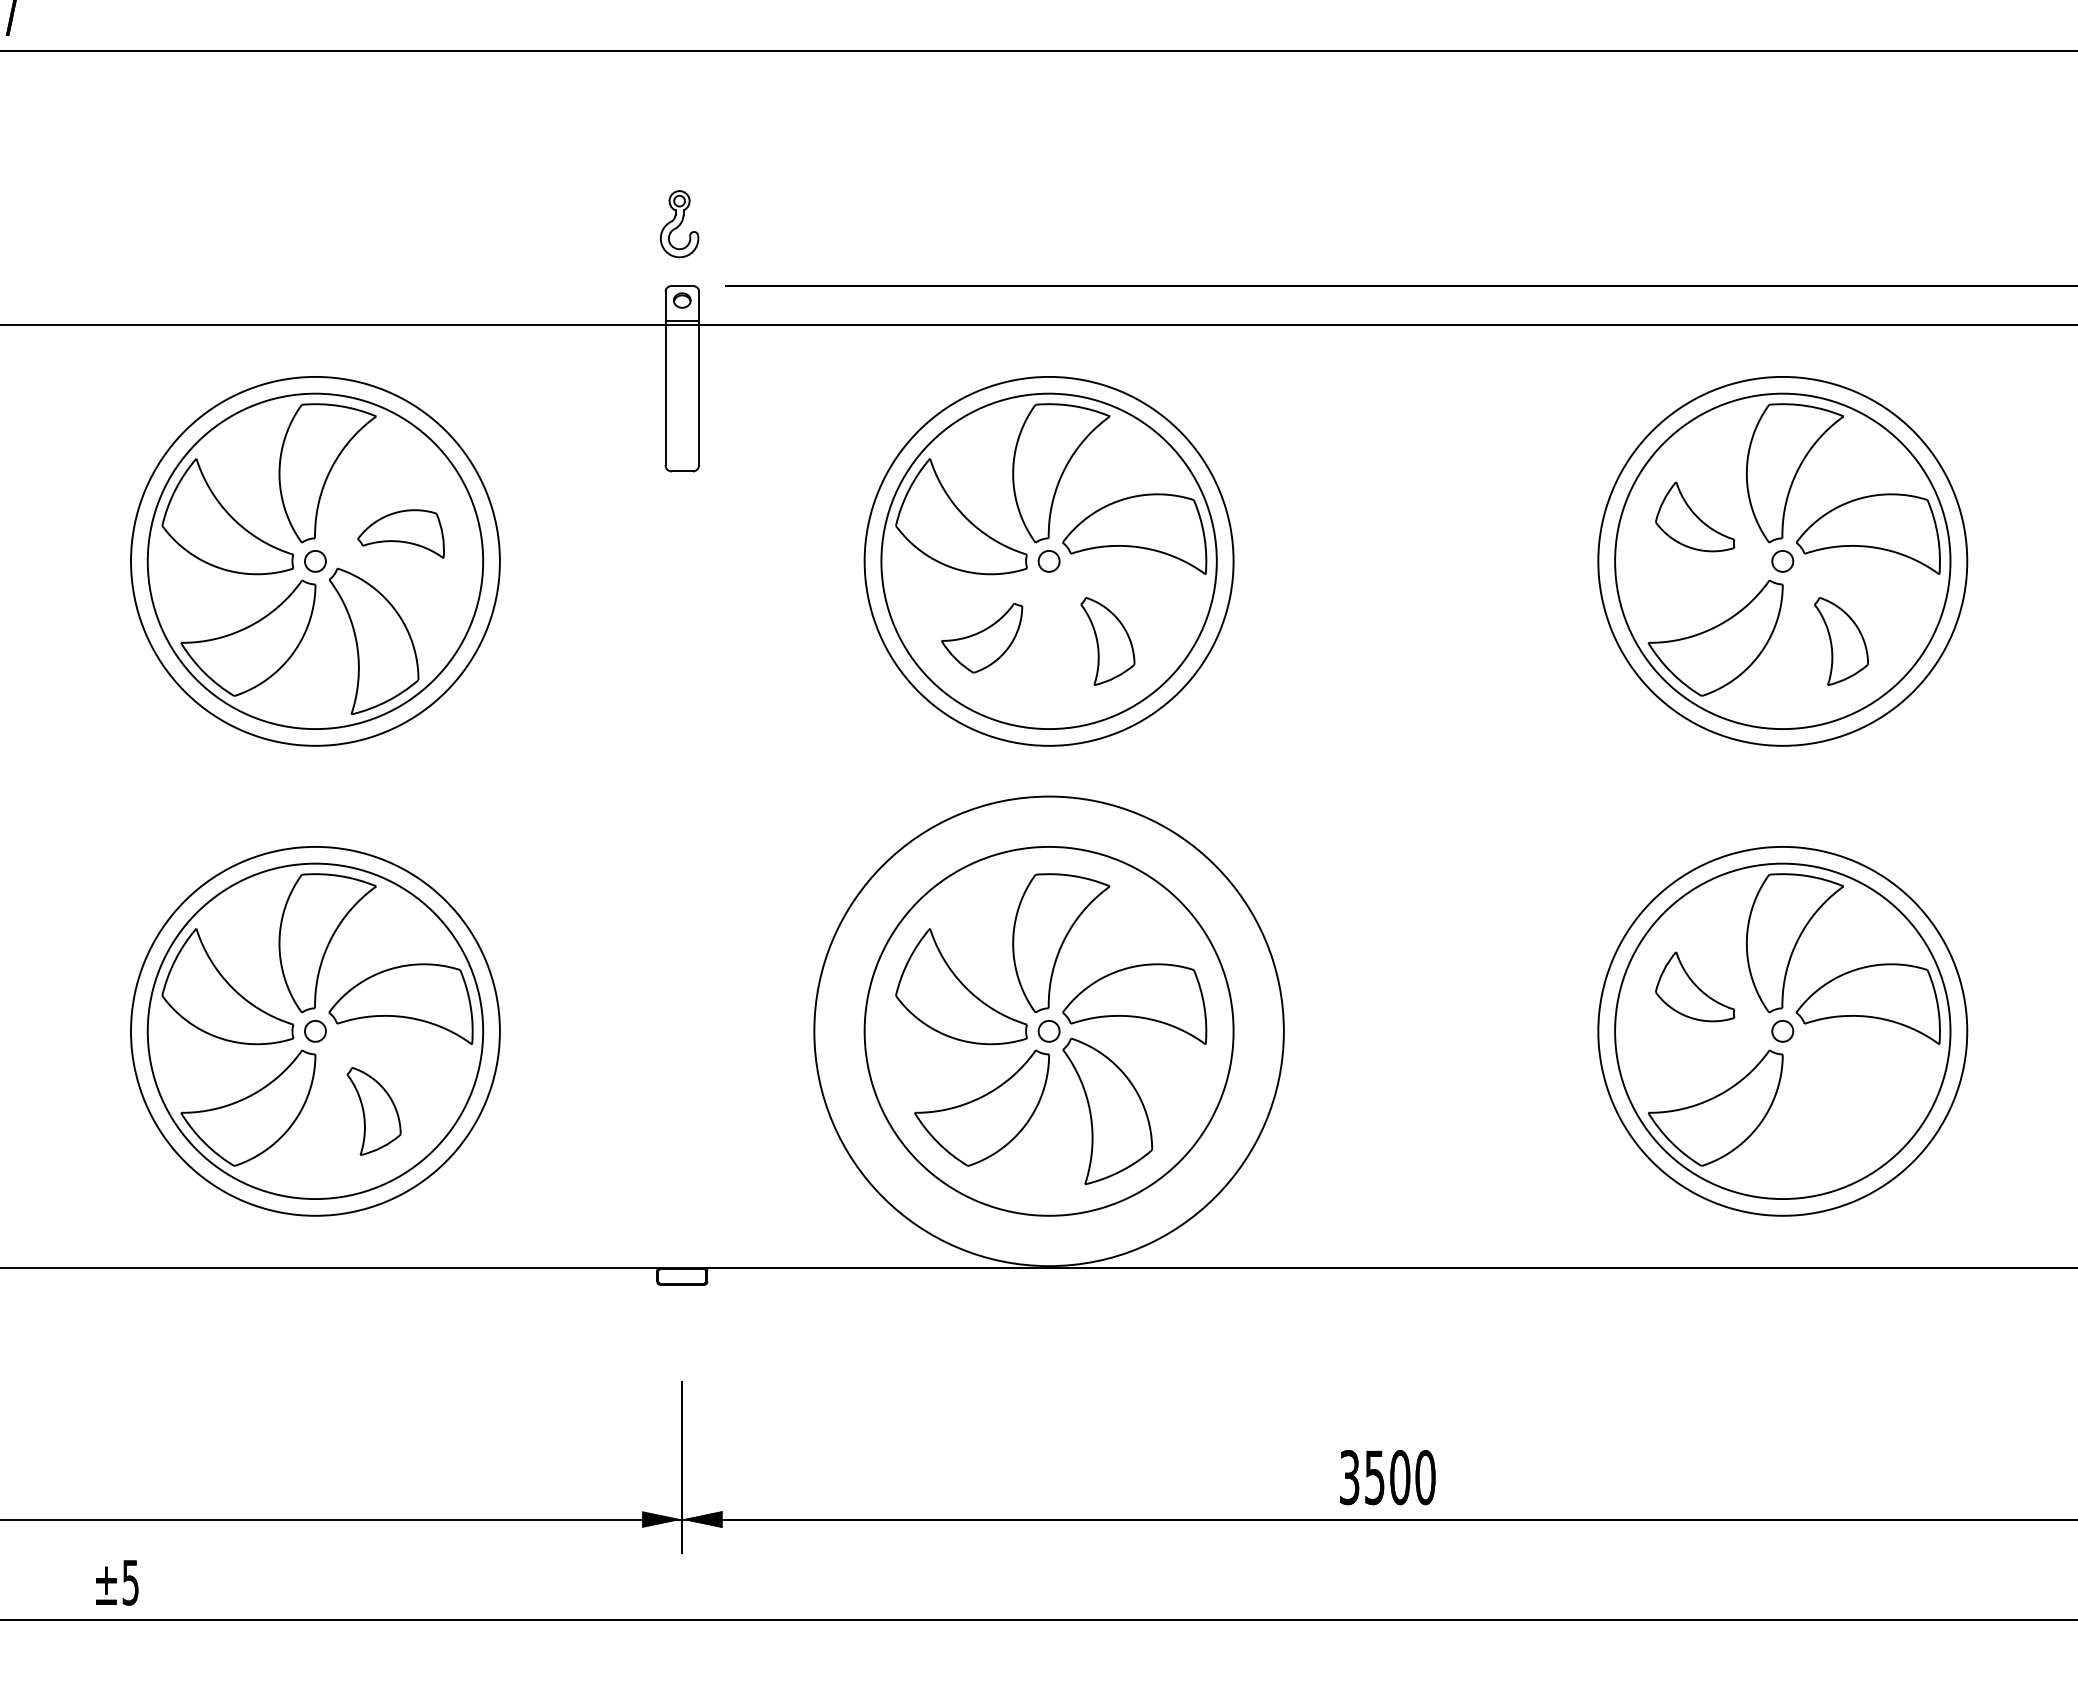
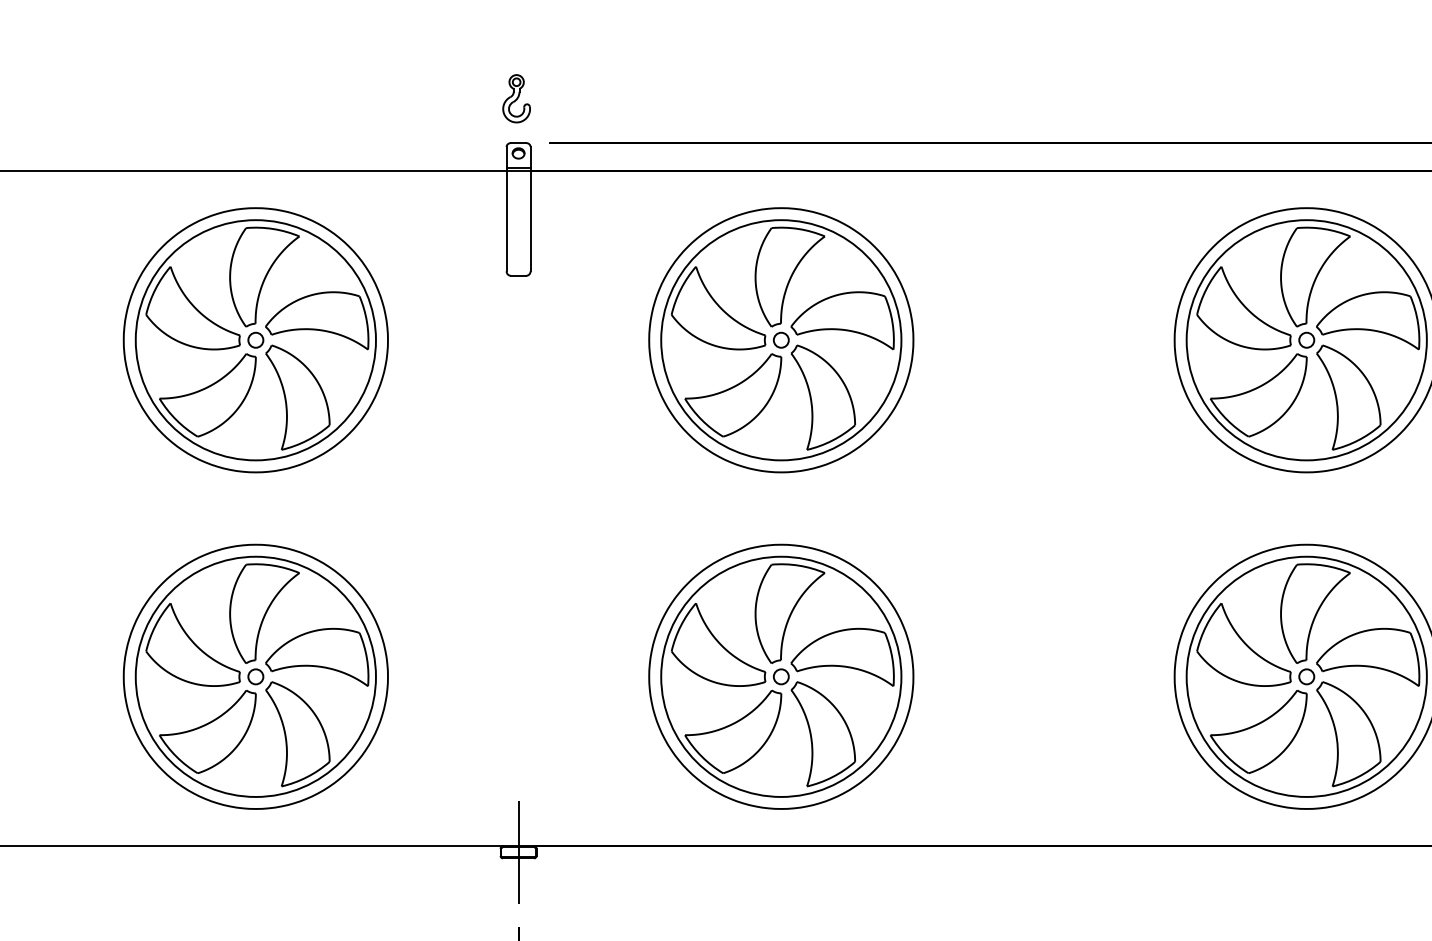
part: (1694, 516) -> (1243, 308), size x1.67
part: (400, 533) -> (316, 320), size x1.67
part: (981, 637) -> (732, 394), size x1.67
part: (1107, 641) -> (823, 397), size x1.67
part: (1841, 641) -> (1348, 397), size x1.67
part: (1694, 986) -> (1243, 644), size x1.67
circle: (1048, 1031) -> (780, 676), size x0.71
part: (373, 1111) -> (297, 734), size x1.67
part: (1841, 1111) -> (1348, 734), added
line: (682, 1276) -> (518, 852), added

